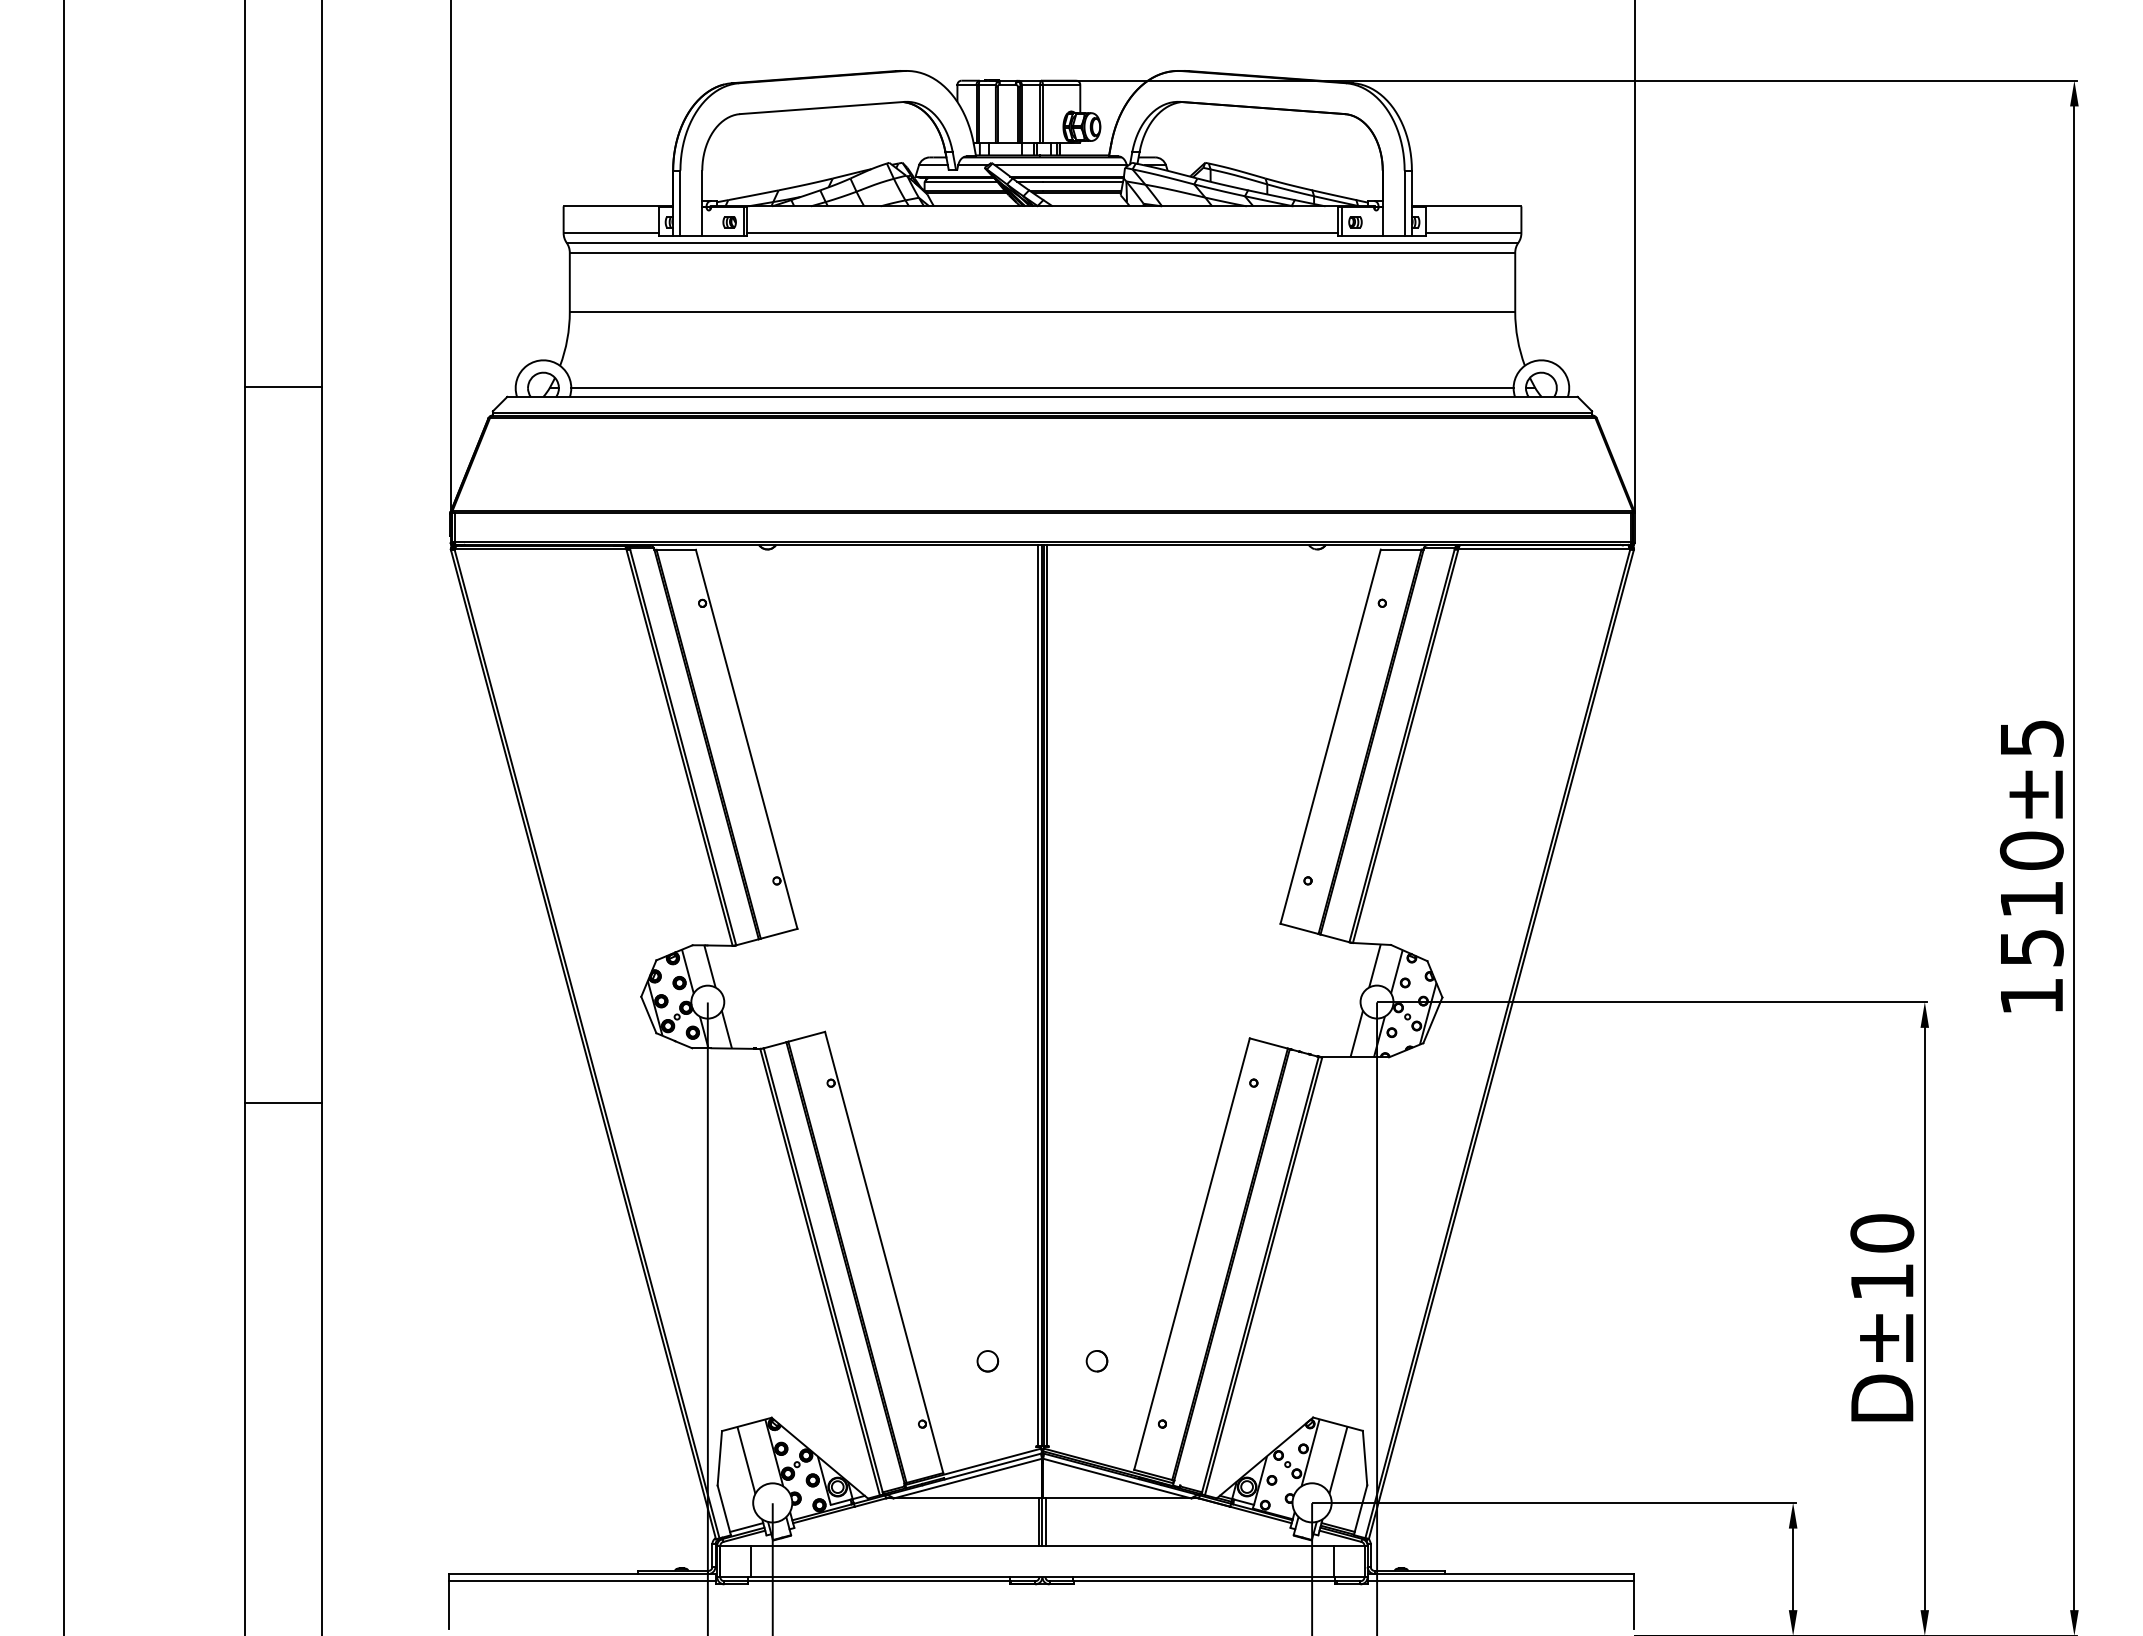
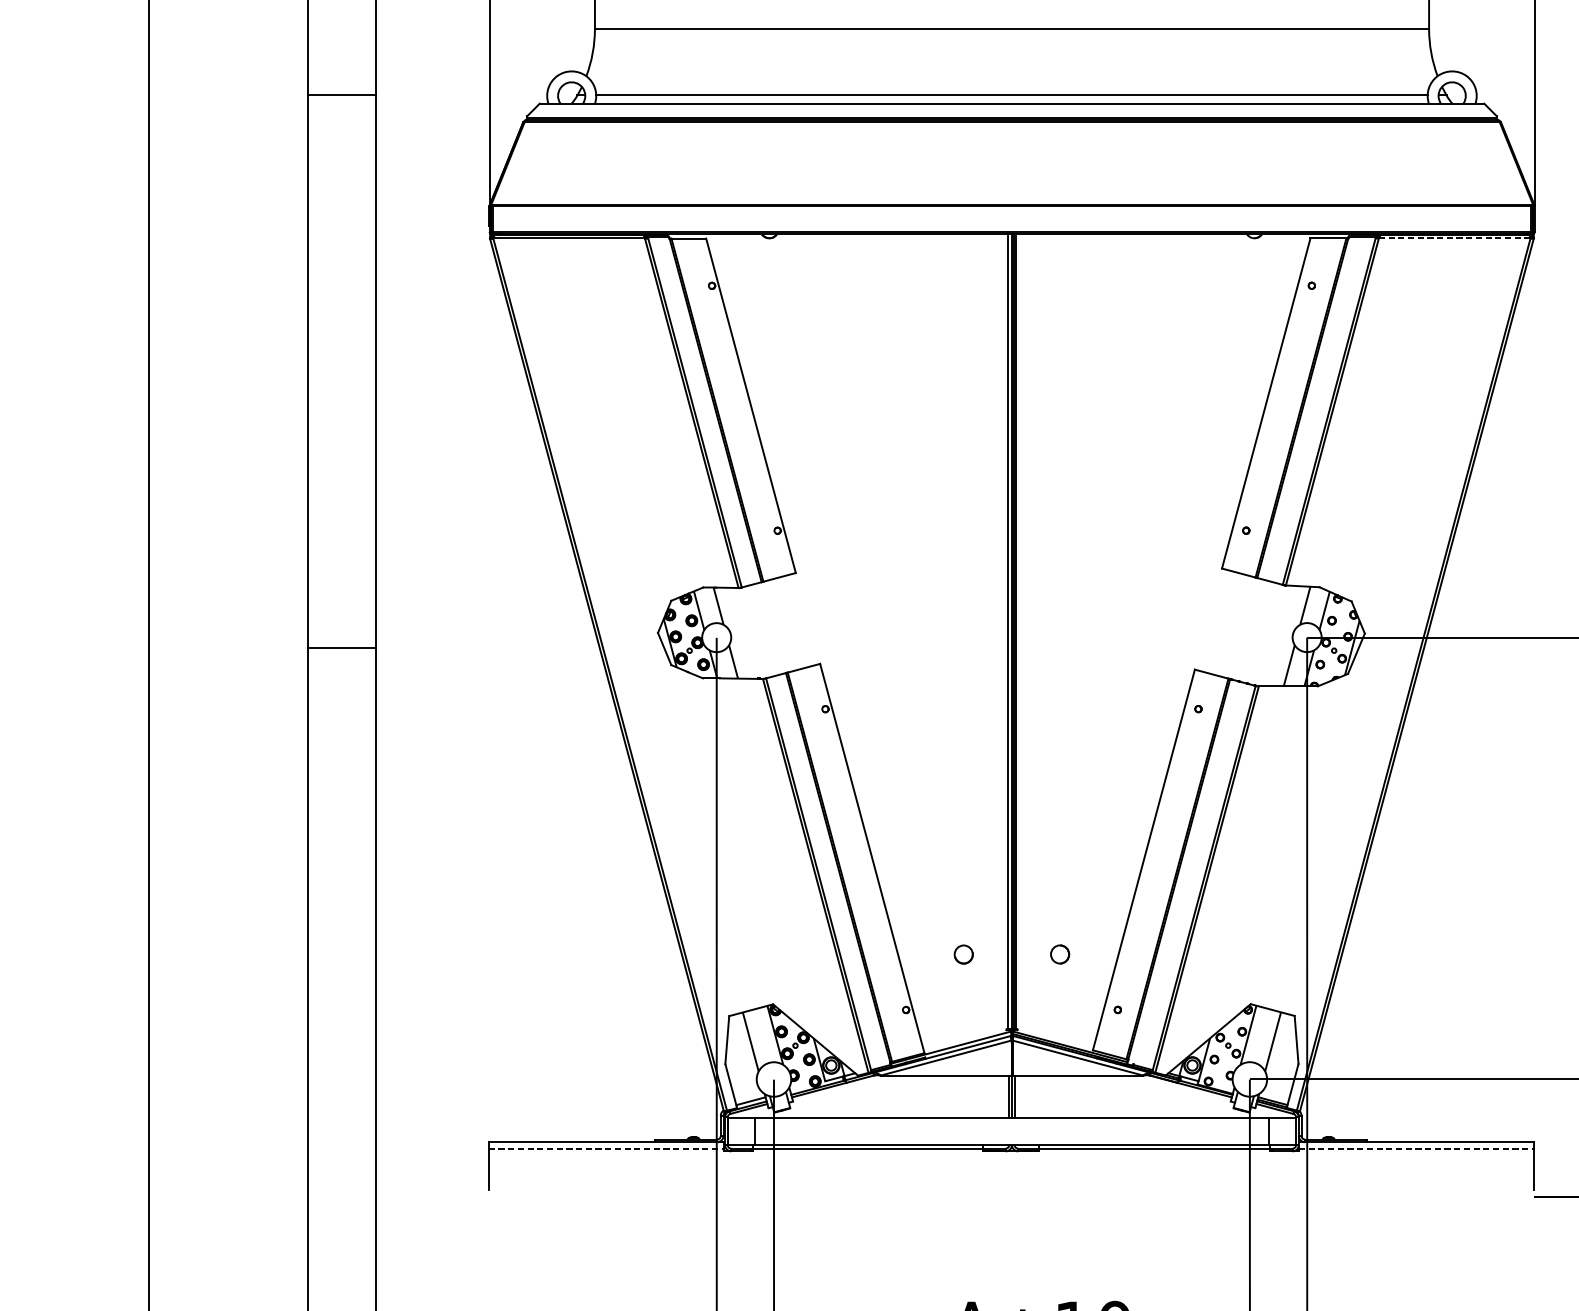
line: (1544, 549) -> (1454, 238), solid -> dashed
line: (282, 1102) -> (341, 647), moved
line: (582, 1581) -> (606, 1148), solid -> dashed
line: (1501, 1581) -> (1416, 1148), solid -> dashed

